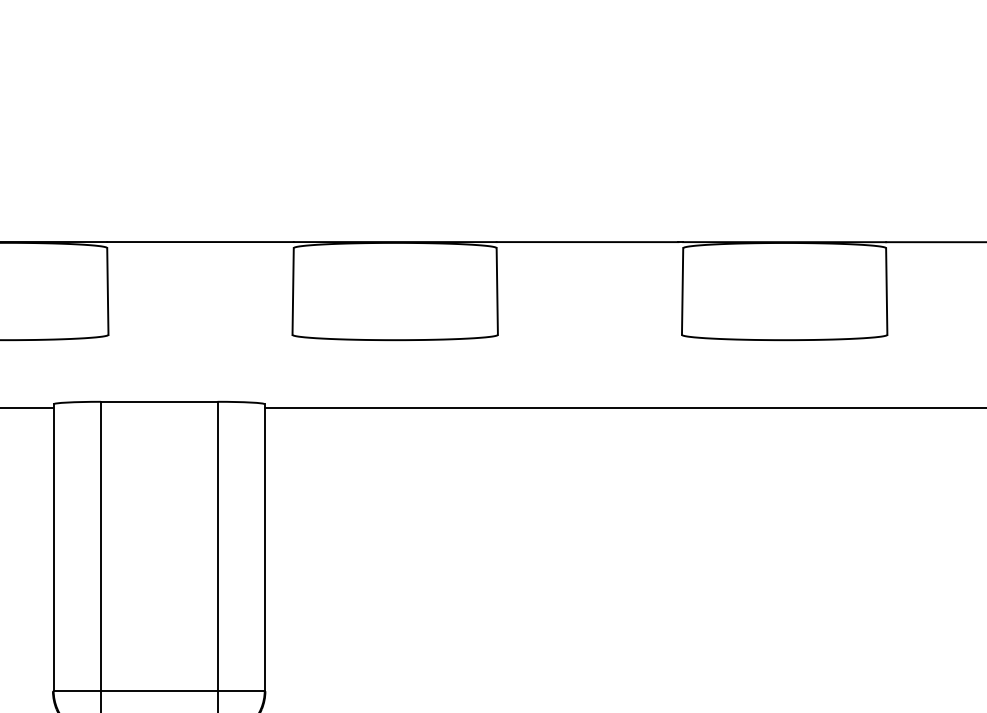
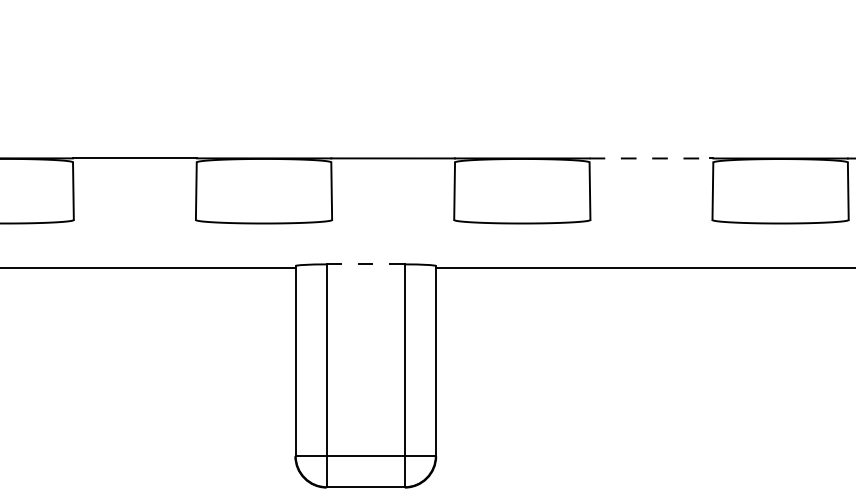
line: (588, 242) -> (650, 158), solid -> dashed
line: (158, 401) -> (365, 264), solid -> dashed

